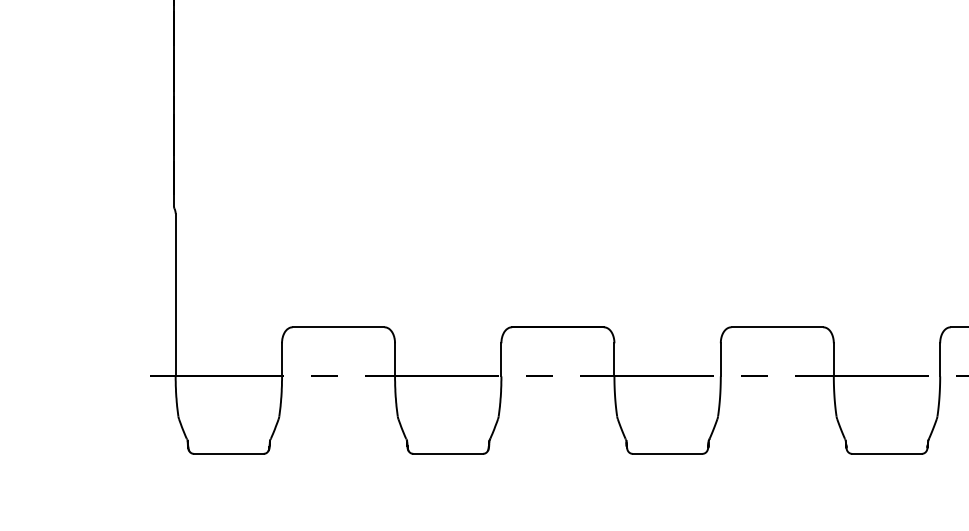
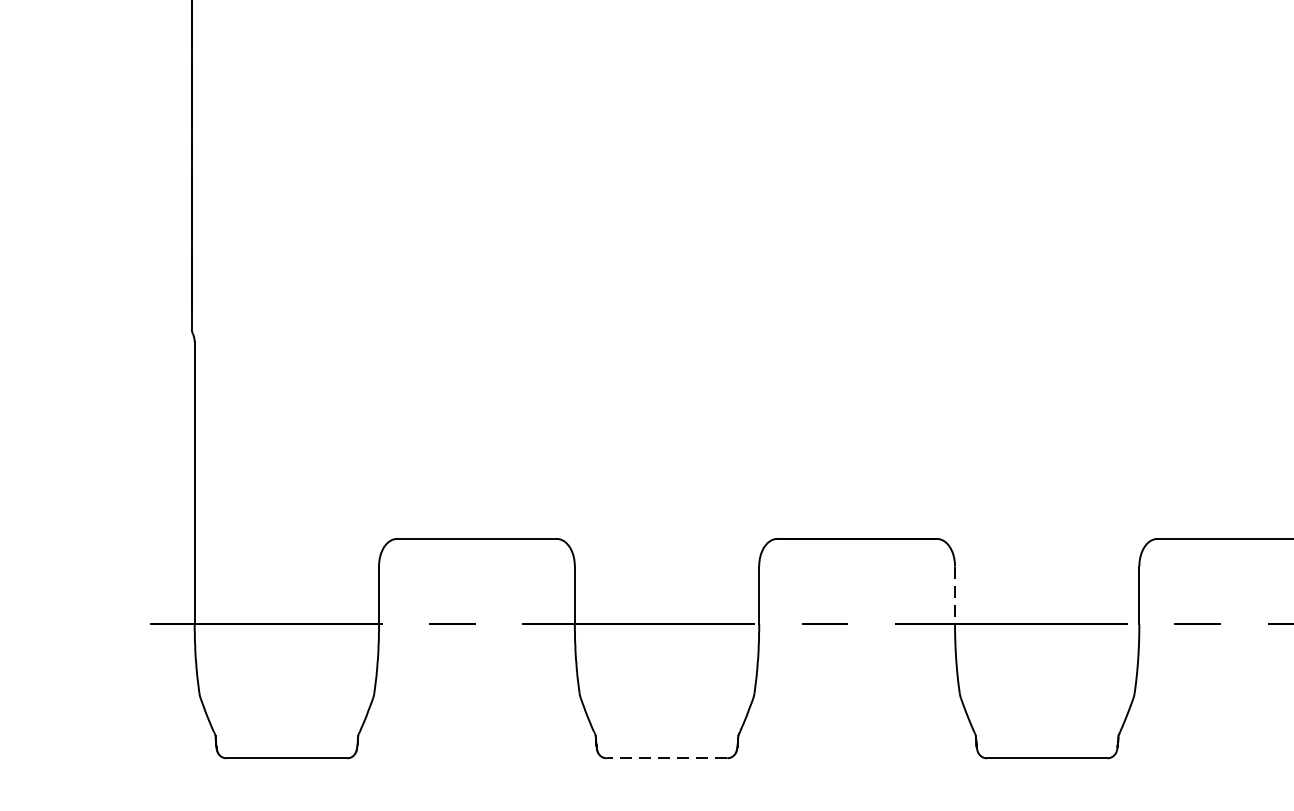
line: (614, 359) -> (955, 594), solid -> dashed
line: (448, 453) -> (667, 757), solid -> dashed

